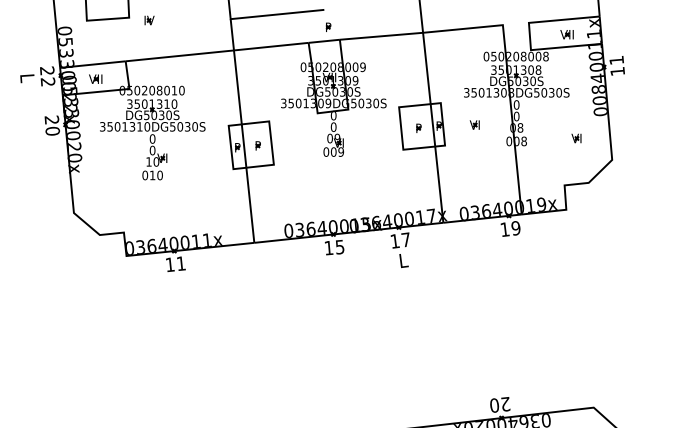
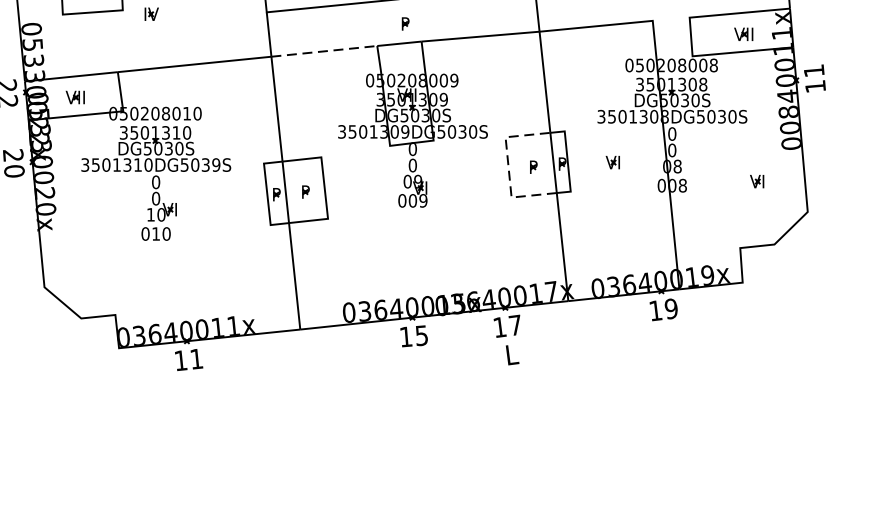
line: (271, 46) -> (324, 51), solid -> dashed
text: (194, 126) -> (215, 164), 3501310DG5030S -> 3501310DG5039S
line: (401, 129) -> (508, 168), solid -> dashed

